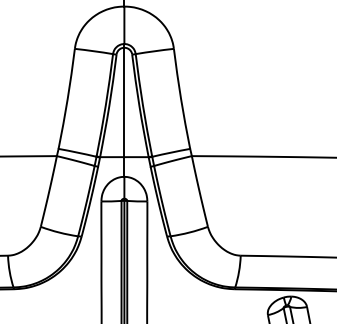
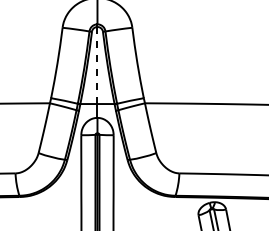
line: (124, 102) -> (97, 65), solid -> dashed

